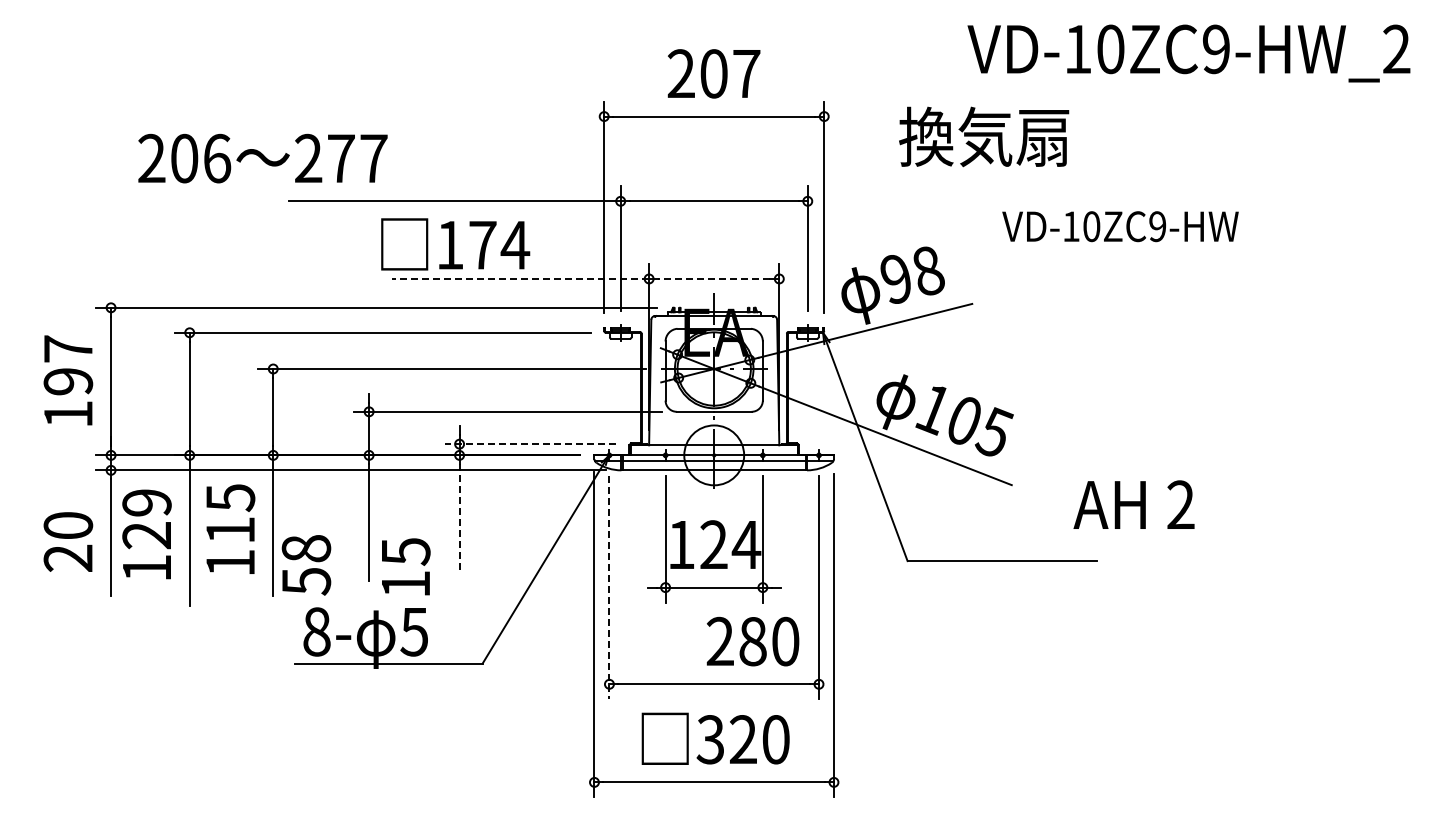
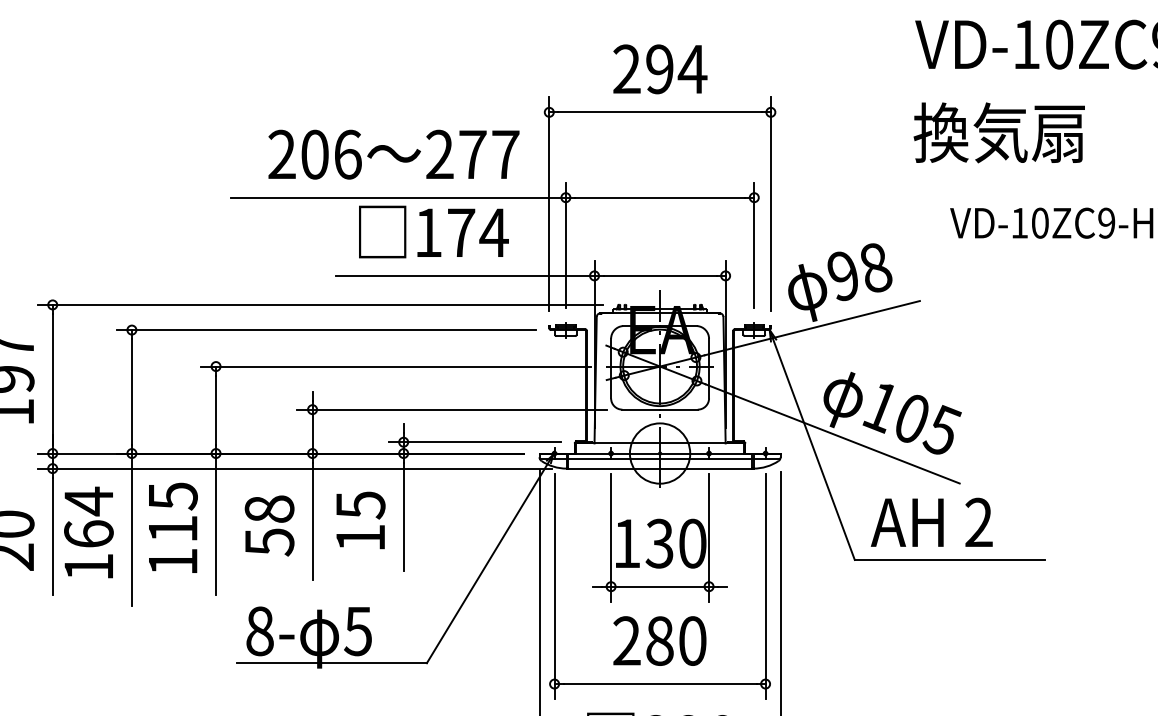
text: (730, 73) -> (676, 68), 207 -> 294
text: (984, 136) -> (999, 132), moved
text: (262, 158) -> (393, 154), moved
text: (455, 244) -> (433, 232), moved
line: (520, 278) -> (465, 275), dashed -> solid
line: (713, 278) -> (659, 275), dashed -> solid
line: (530, 444) -> (475, 442), dashed -> solid
text: (1133, 504) -> (931, 522), moved
text: (146, 518) -> (88, 517), 129 -> 164
line: (459, 518) -> (403, 517), dashed -> solid
text: (730, 544) -> (676, 543), 124 -> 130
text: (306, 565) -> (269, 526), moved
text: (406, 566) -> (361, 520), moved
line: (609, 587) -> (554, 586), dashed -> solid
text: (752, 641) -> (659, 640), moved

